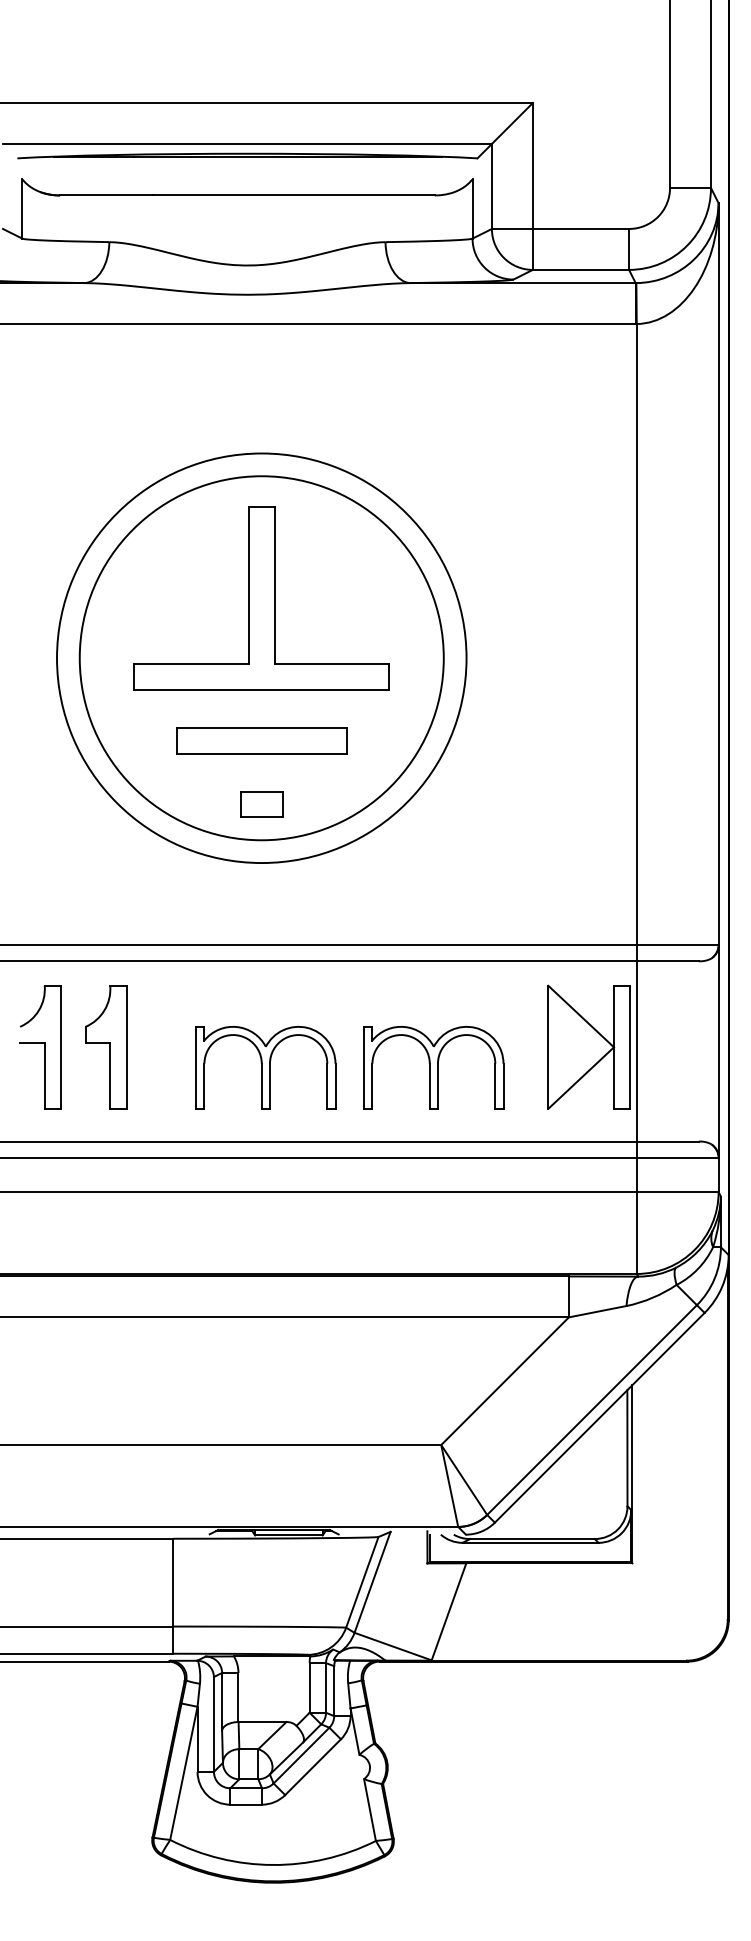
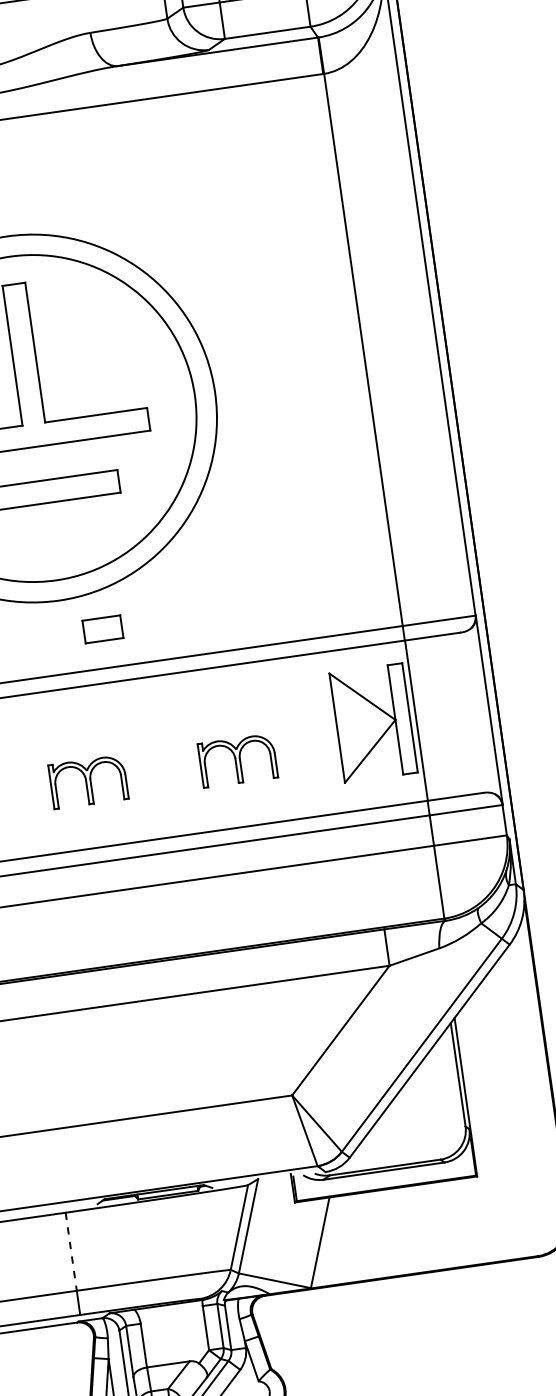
part: (261, 804) -> (102, 629), moved
part: (265, 1067) -> (88, 781), size x0.6
part: (433, 1067) -> (237, 760), size x0.6
line: (173, 1582) -> (71, 1251), solid -> dashed

